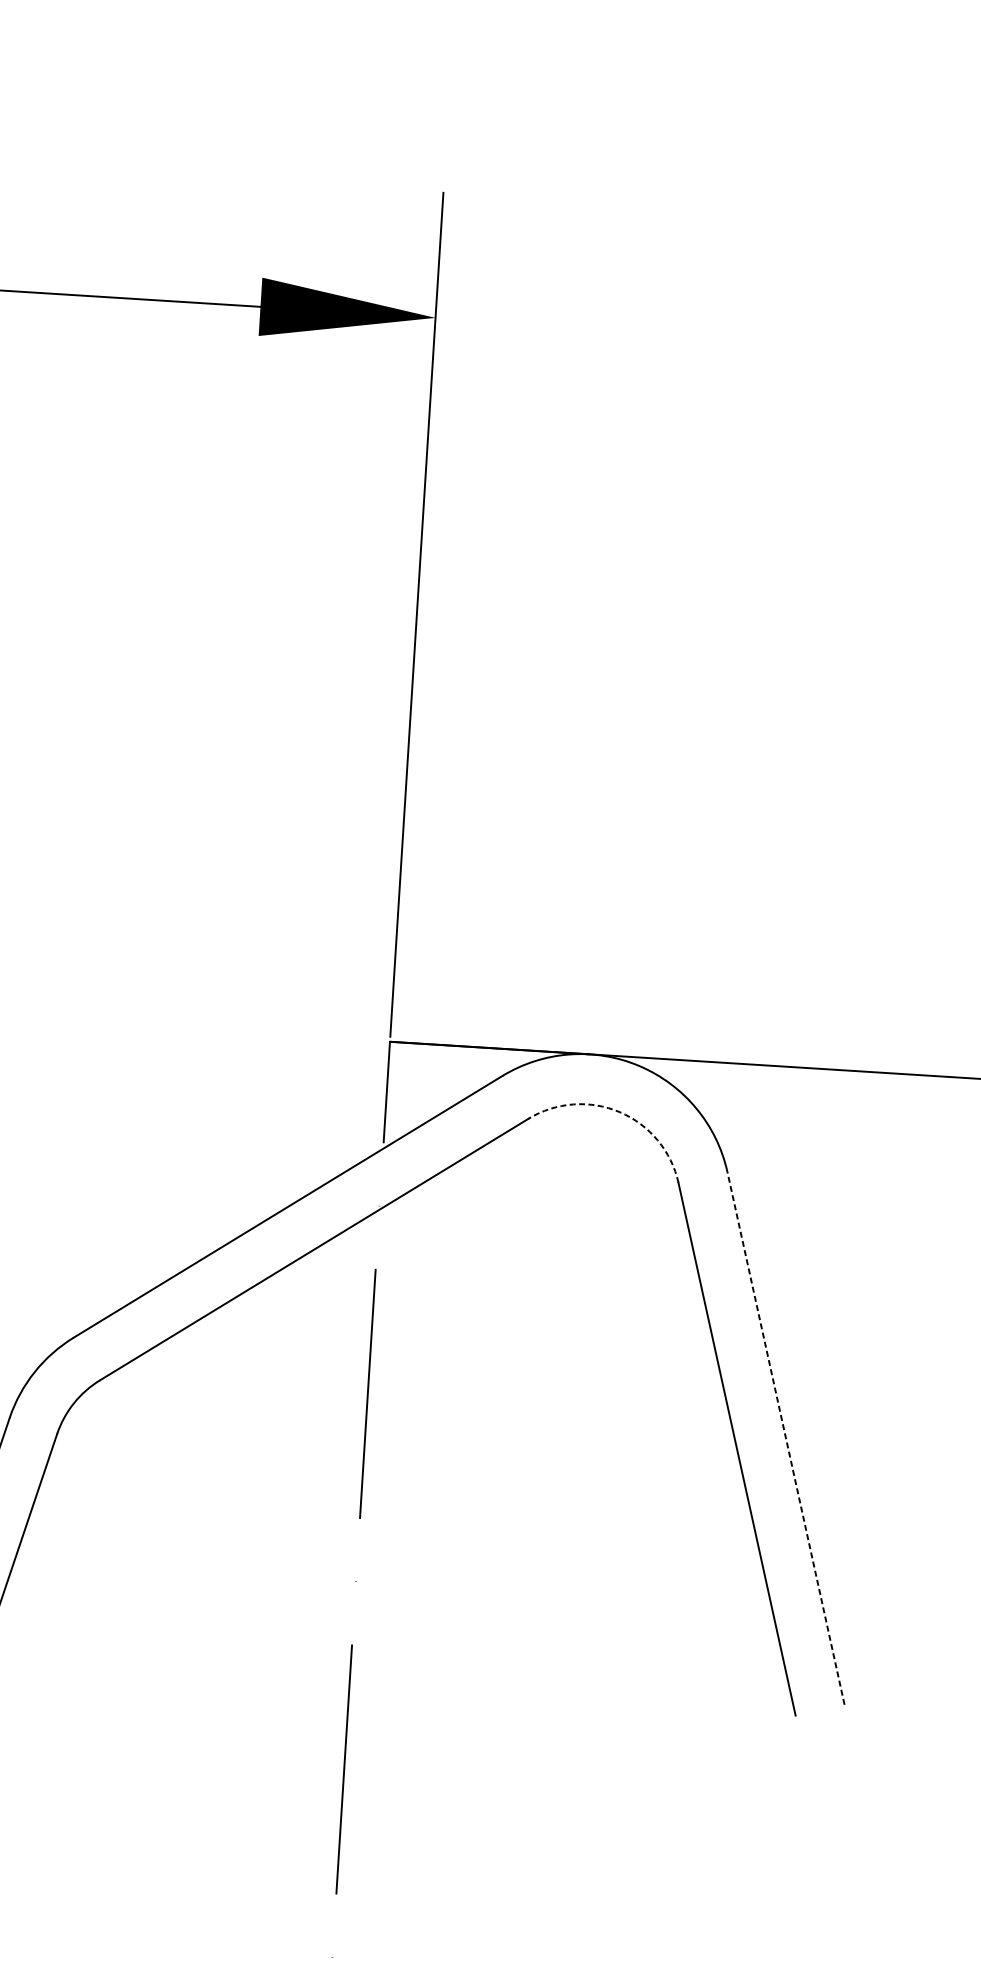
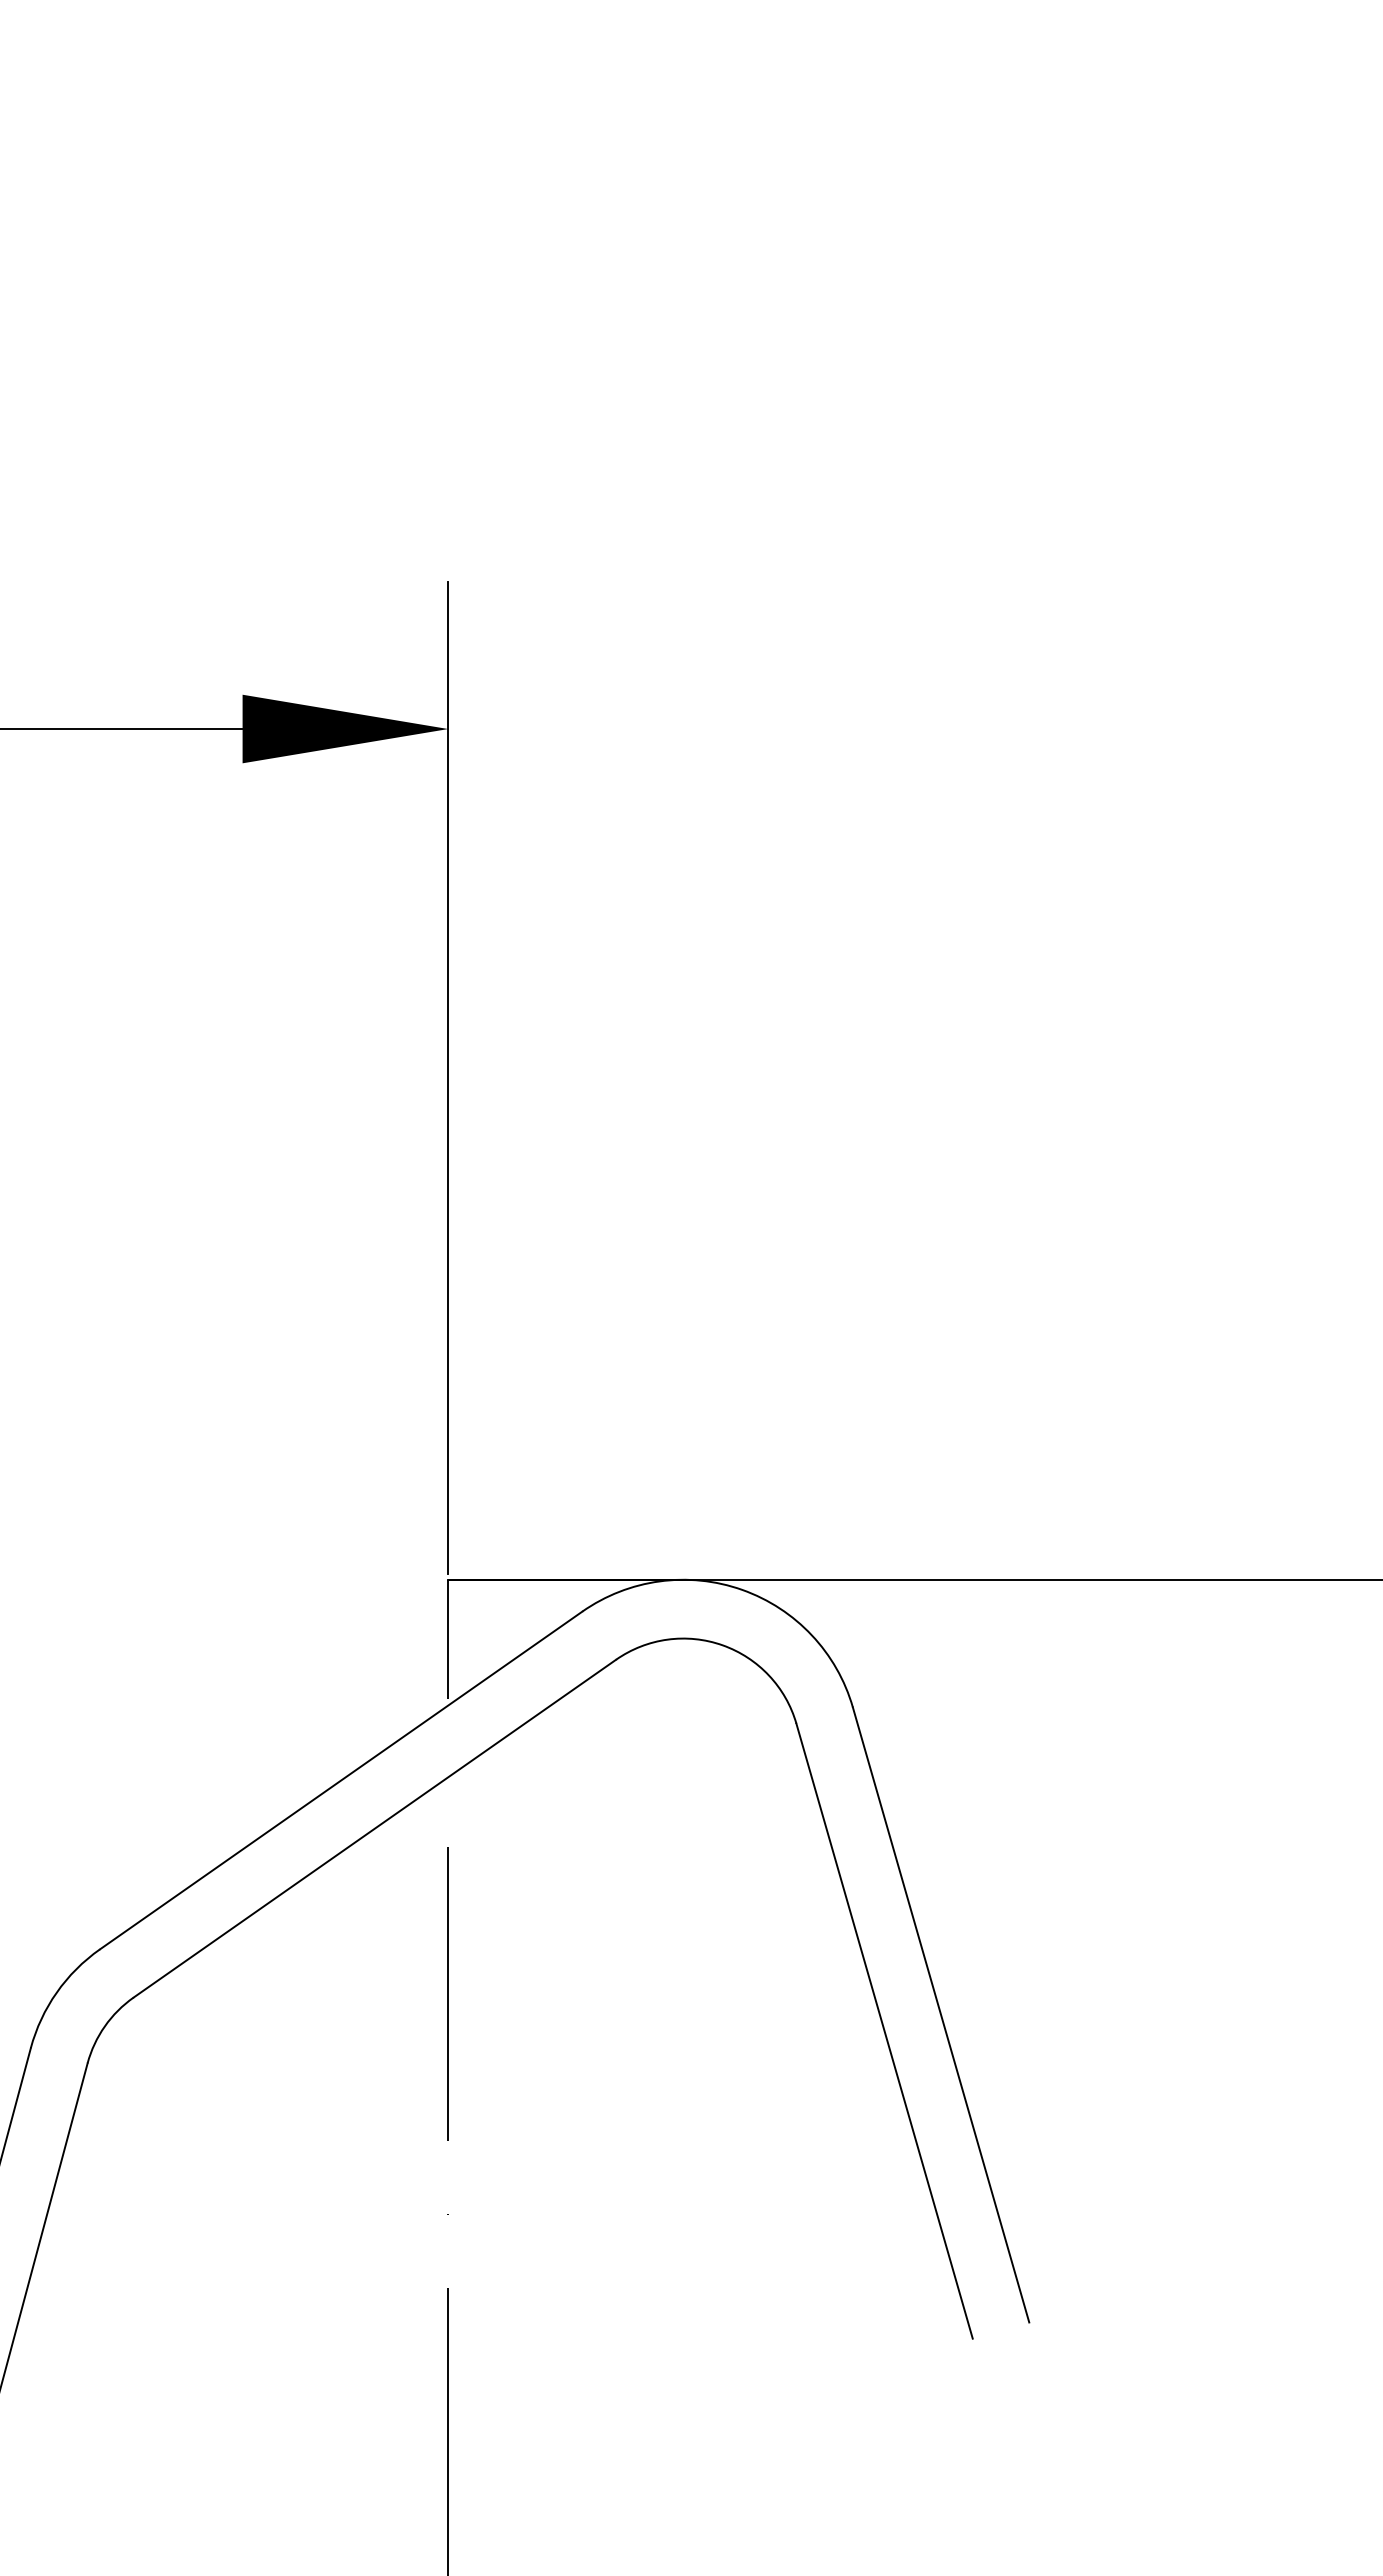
arc: (619, 1112) -> (722, 1645), dashed -> solid
line: (786, 1438) -> (941, 2015), dashed -> solid

